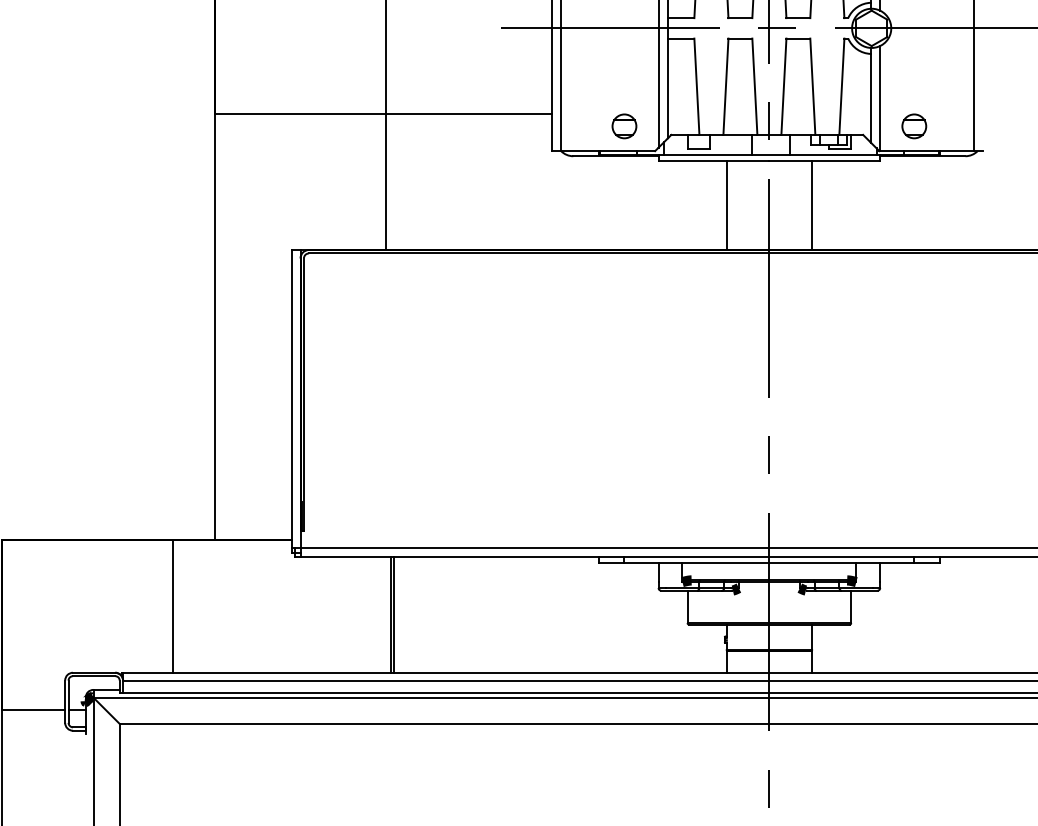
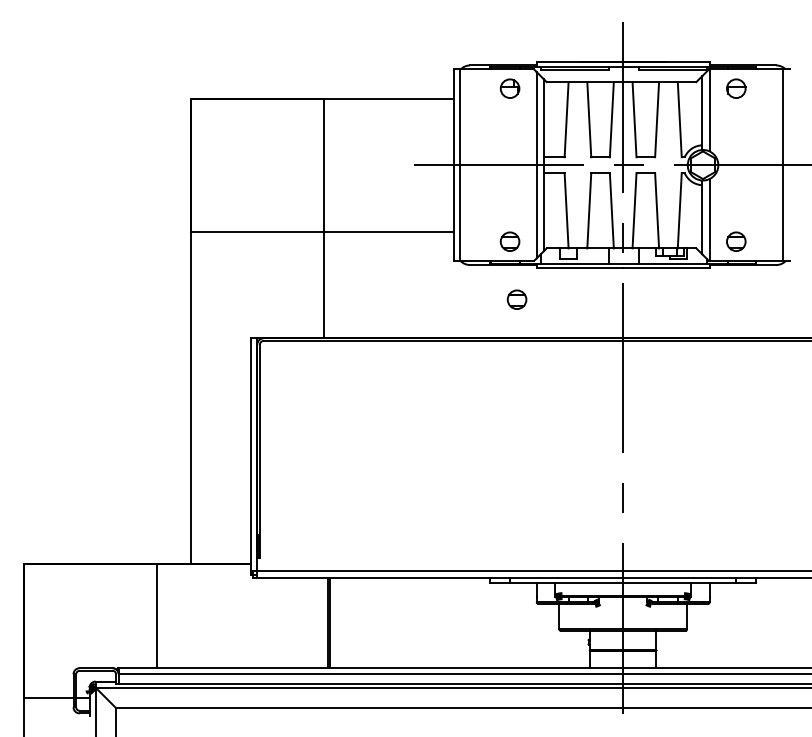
part: (632, 200) -> (516, 299), added
line: (726, 205) -> (589, 303), removed
line: (812, 205) -> (656, 303), removed

